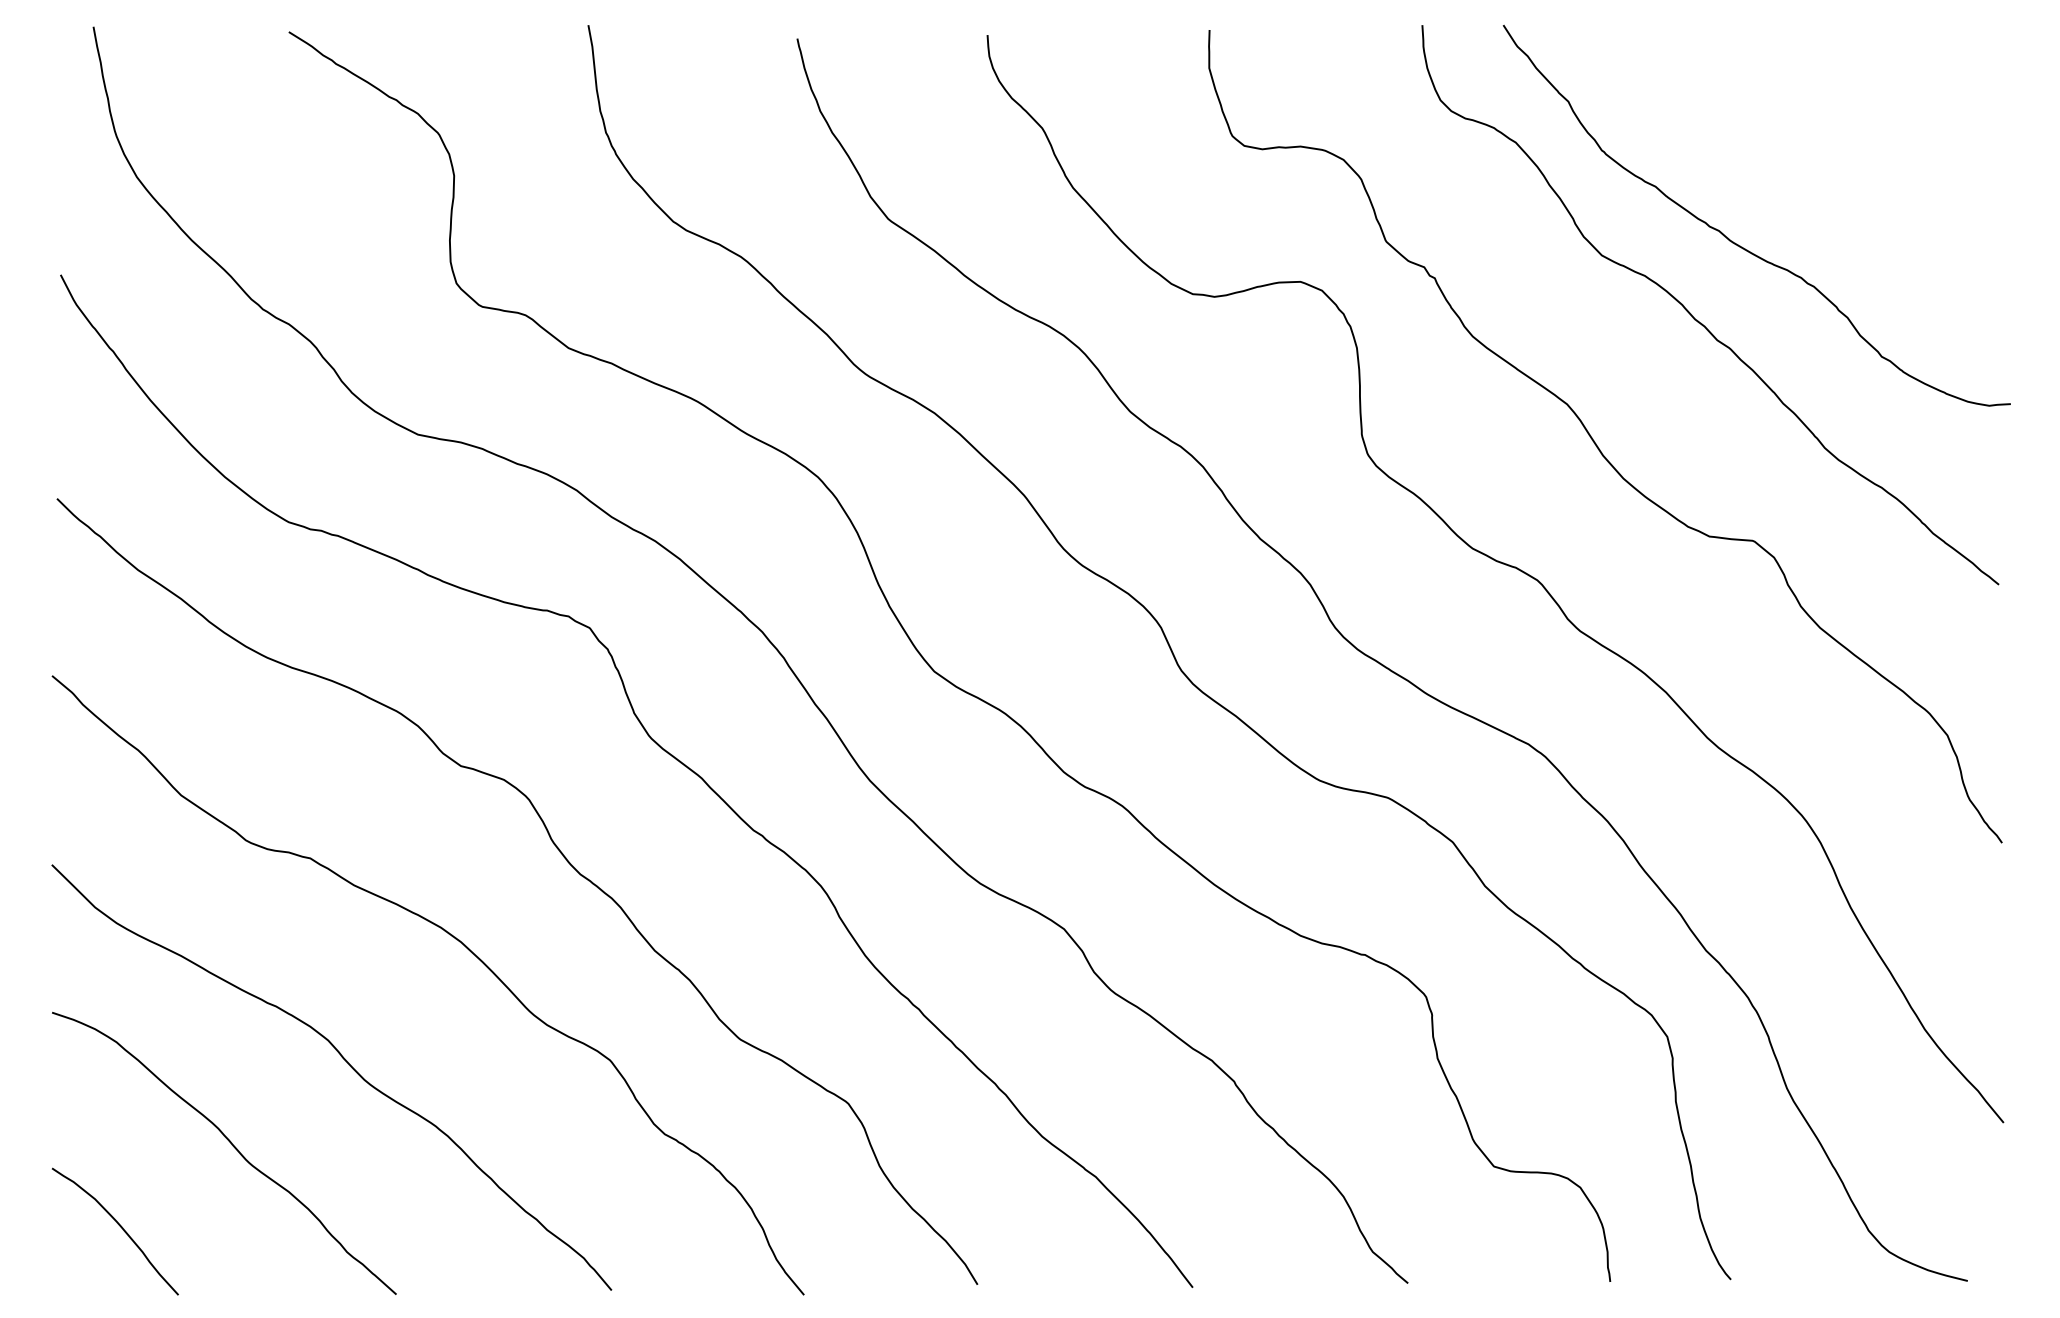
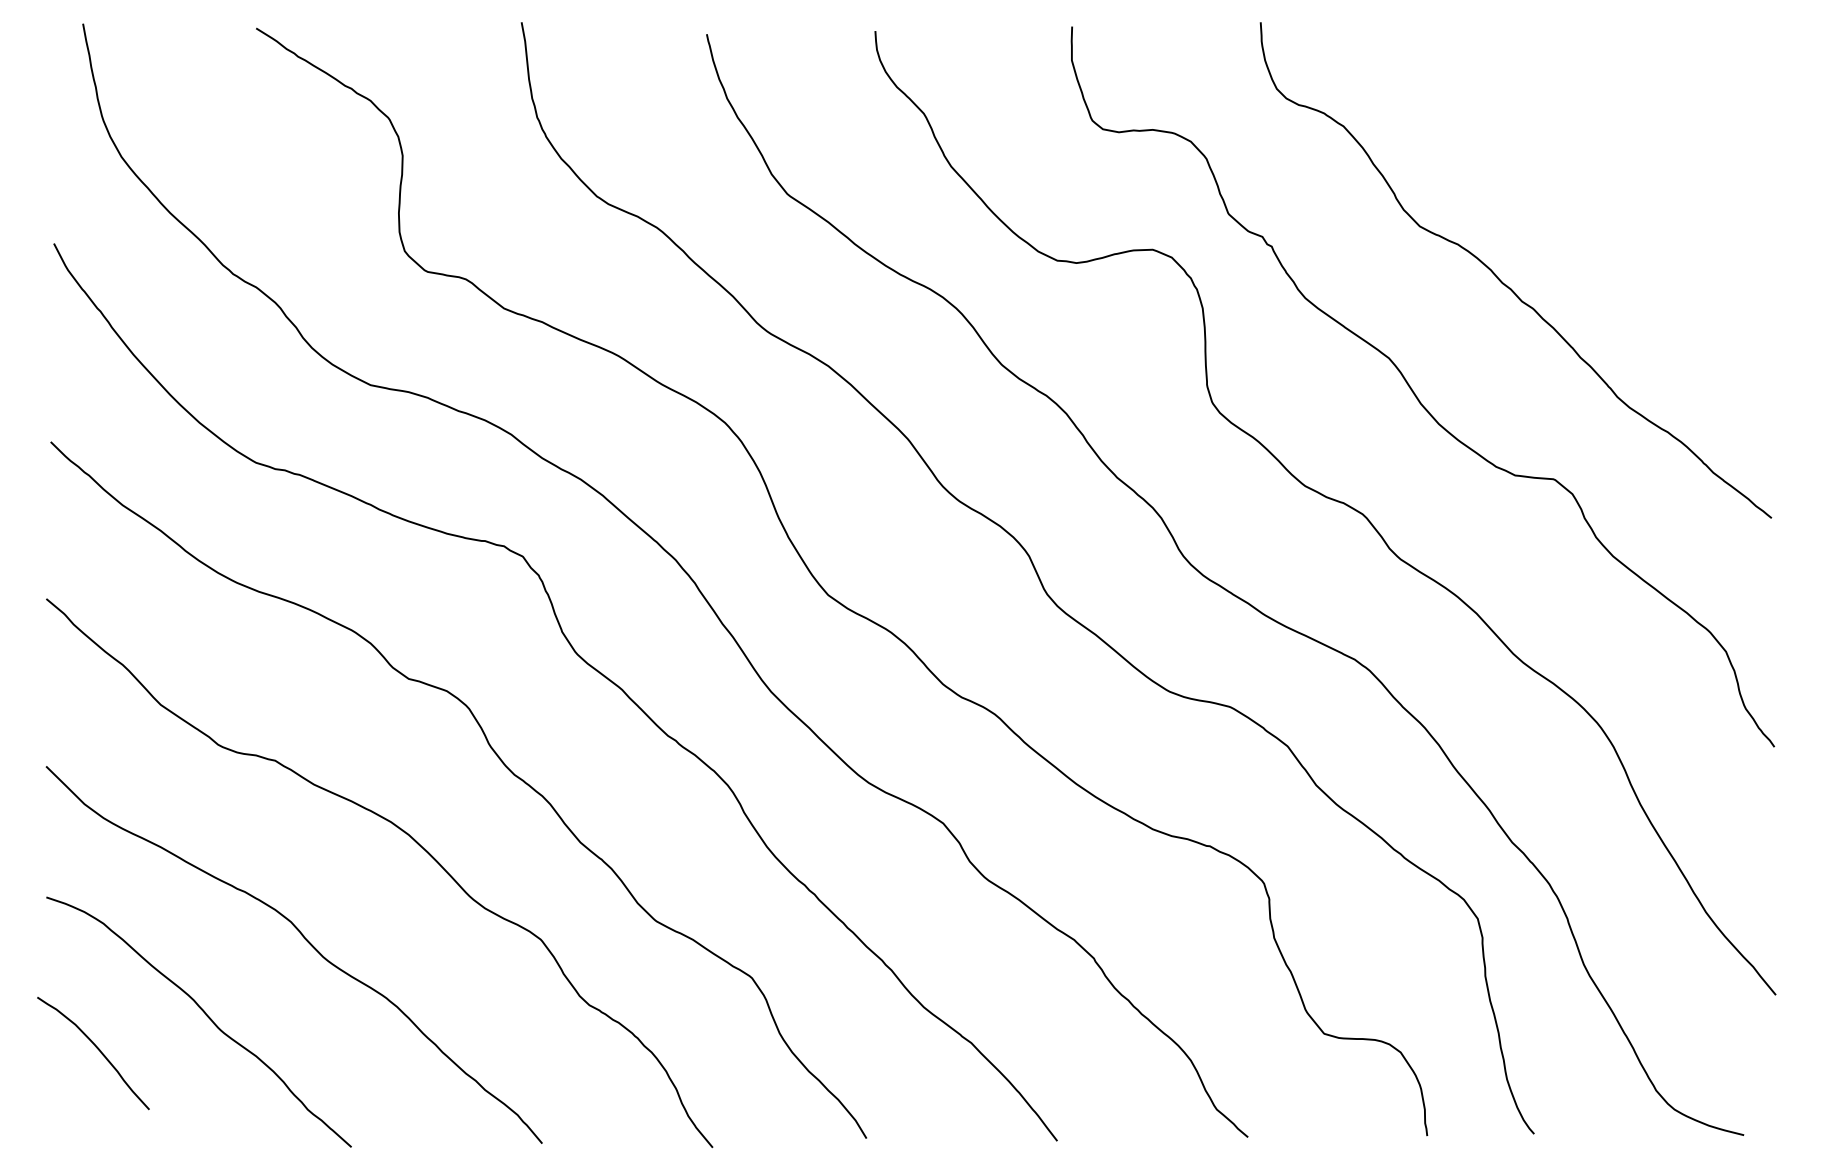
curve: (1742, 246) -> (1544, 218), removed
curve: (119, 1227) -> (97, 1049), moved

